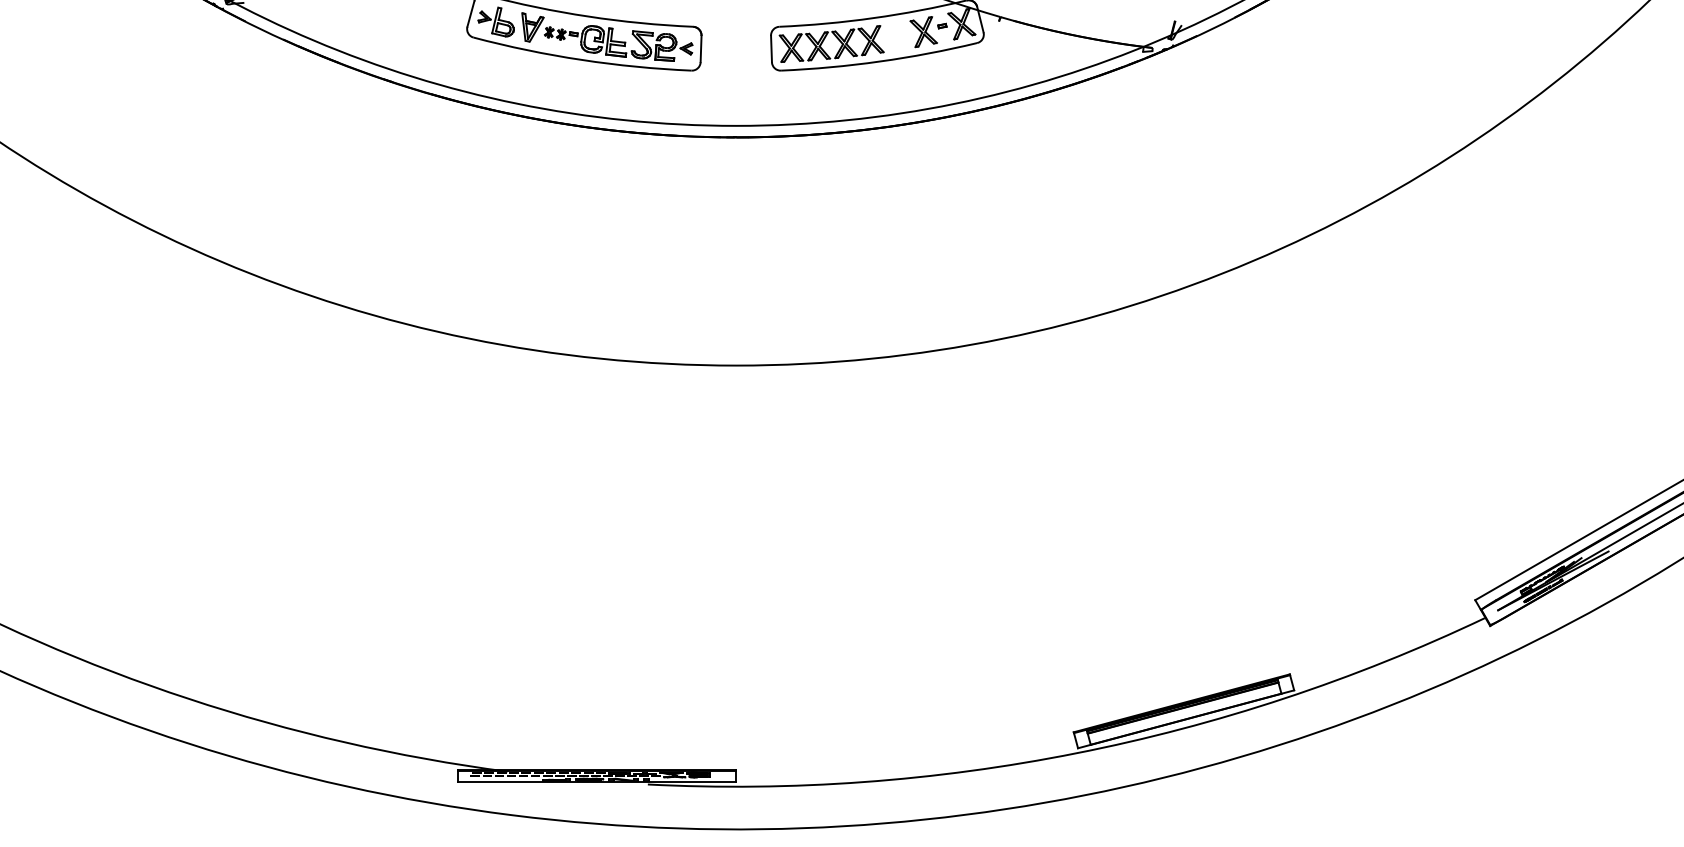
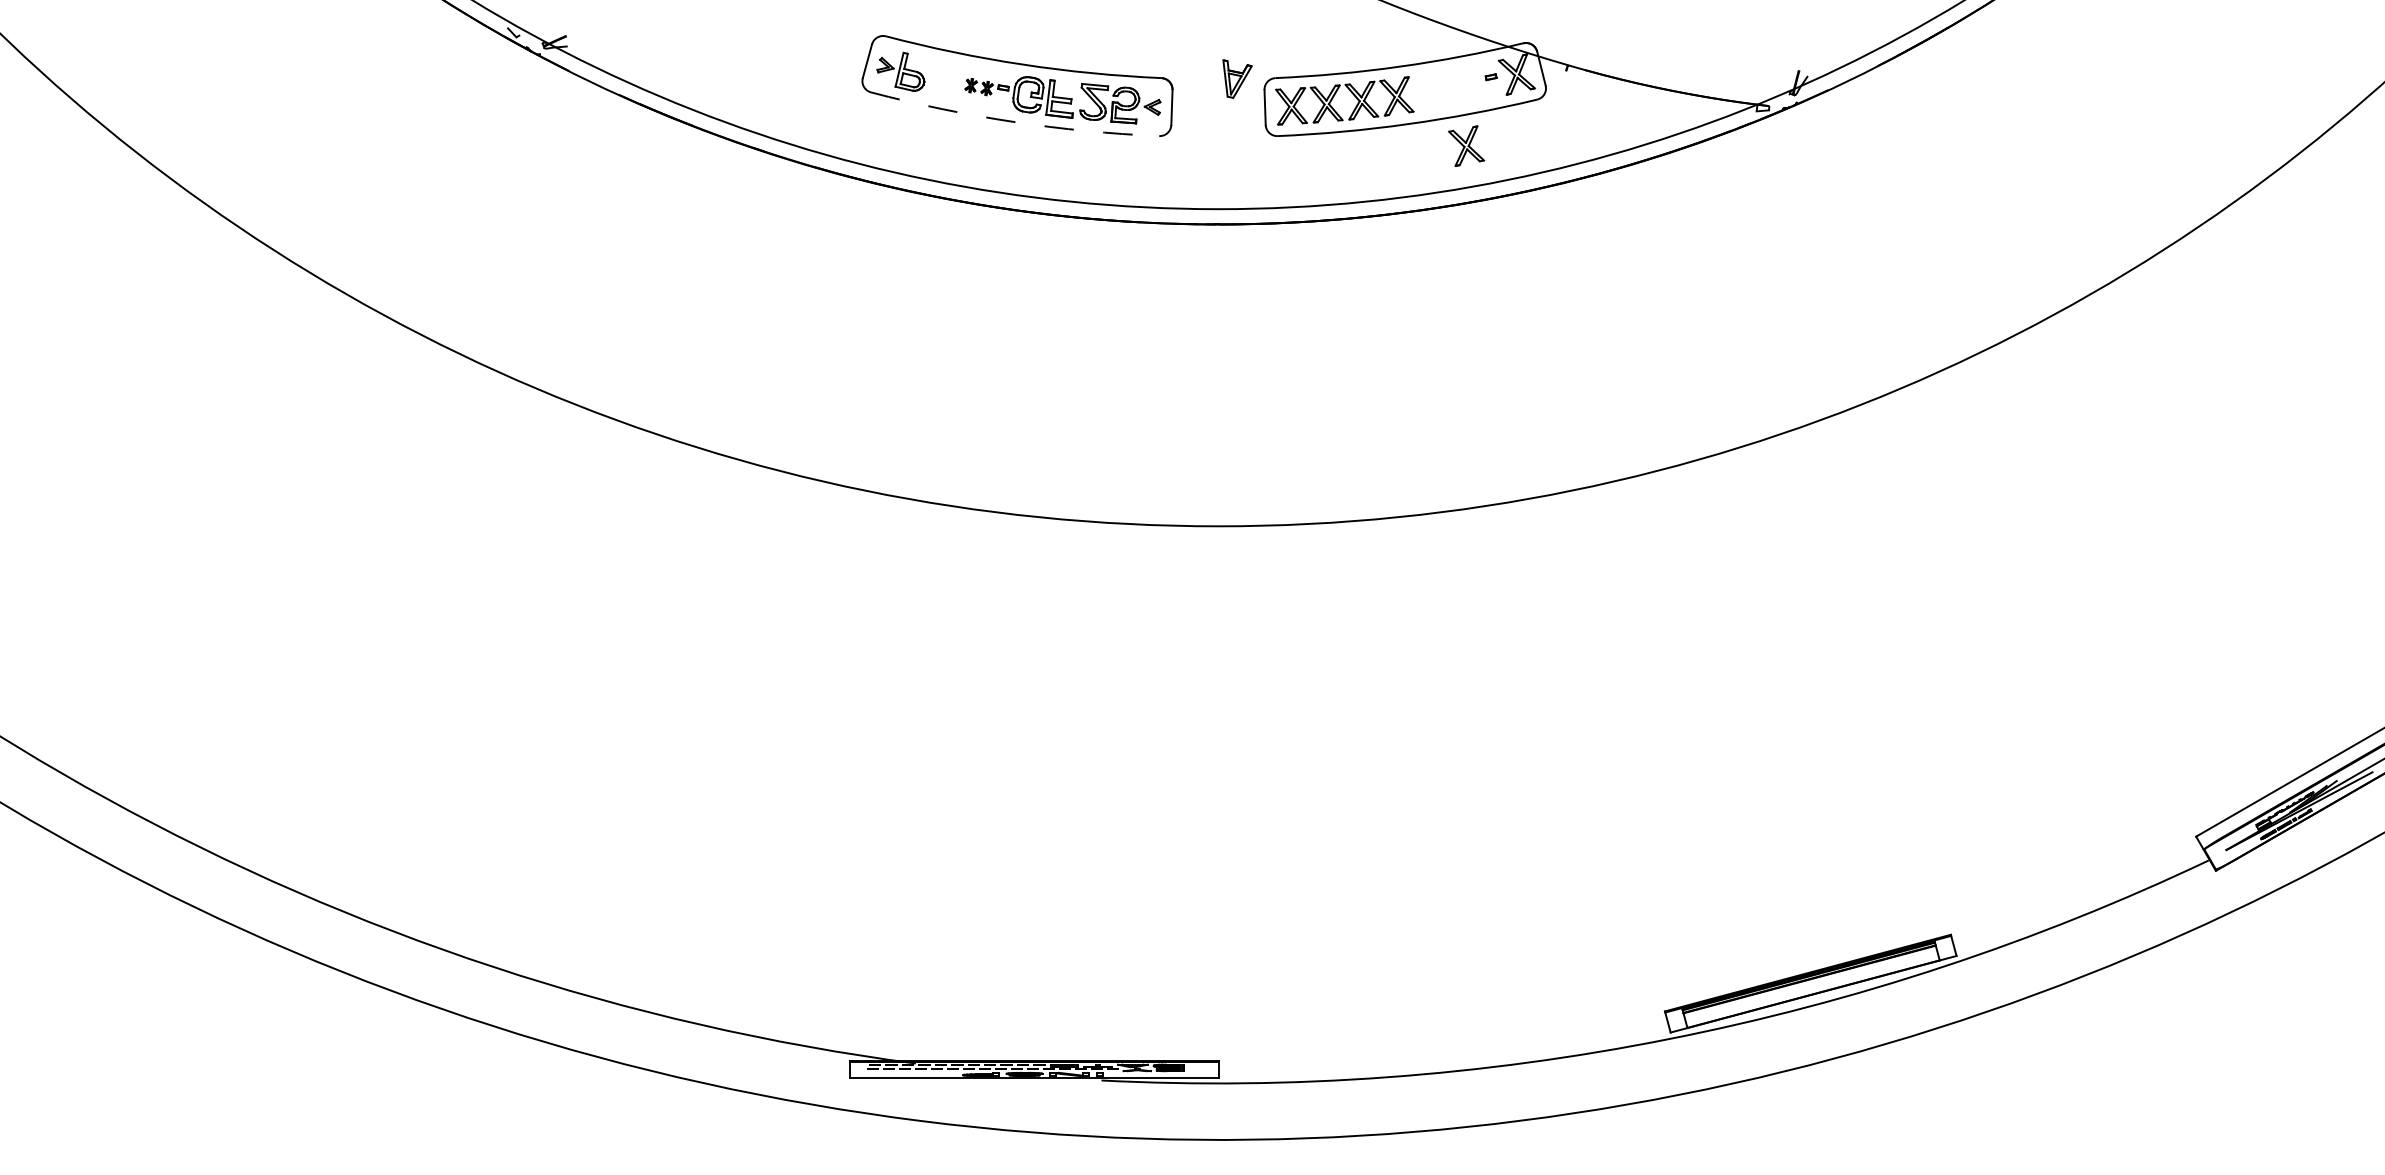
part: (532, 27) -> (1237, 78), moved
part: (923, 31) -> (1466, 145), moved
arc: (581, 59) -> (1013, 121), solid -> dashed

